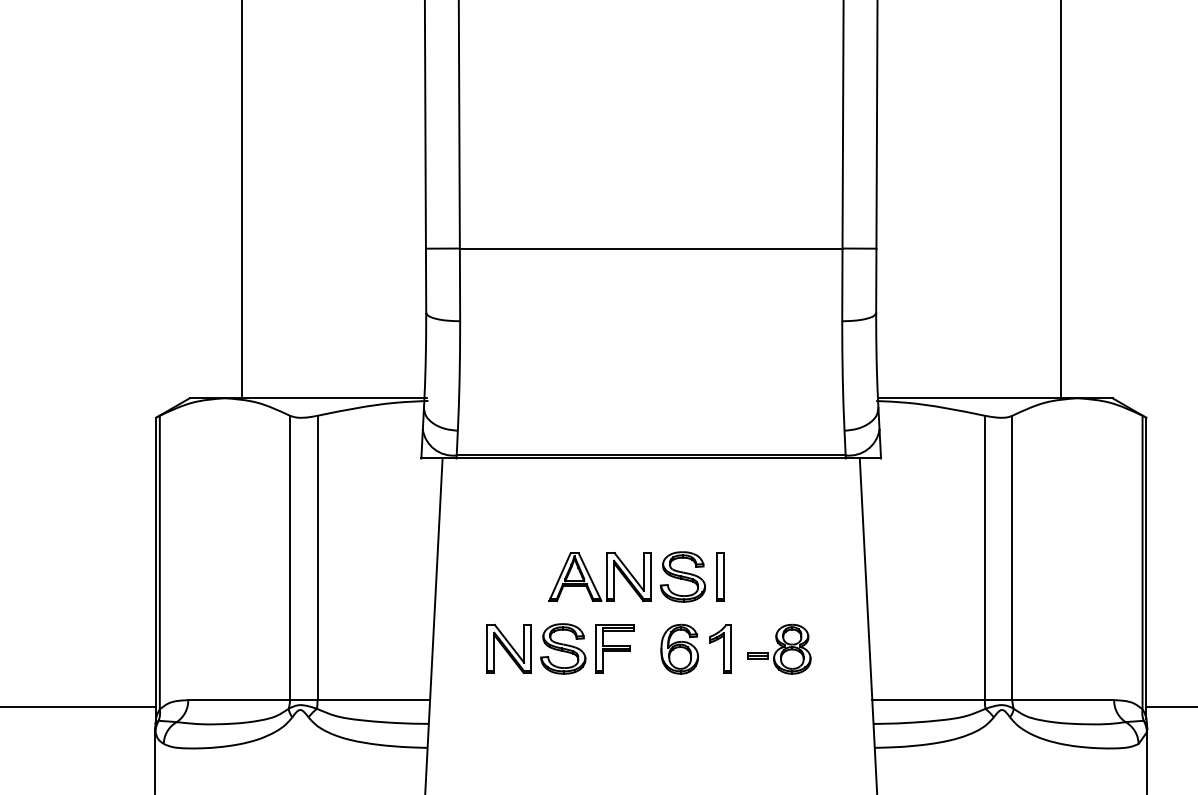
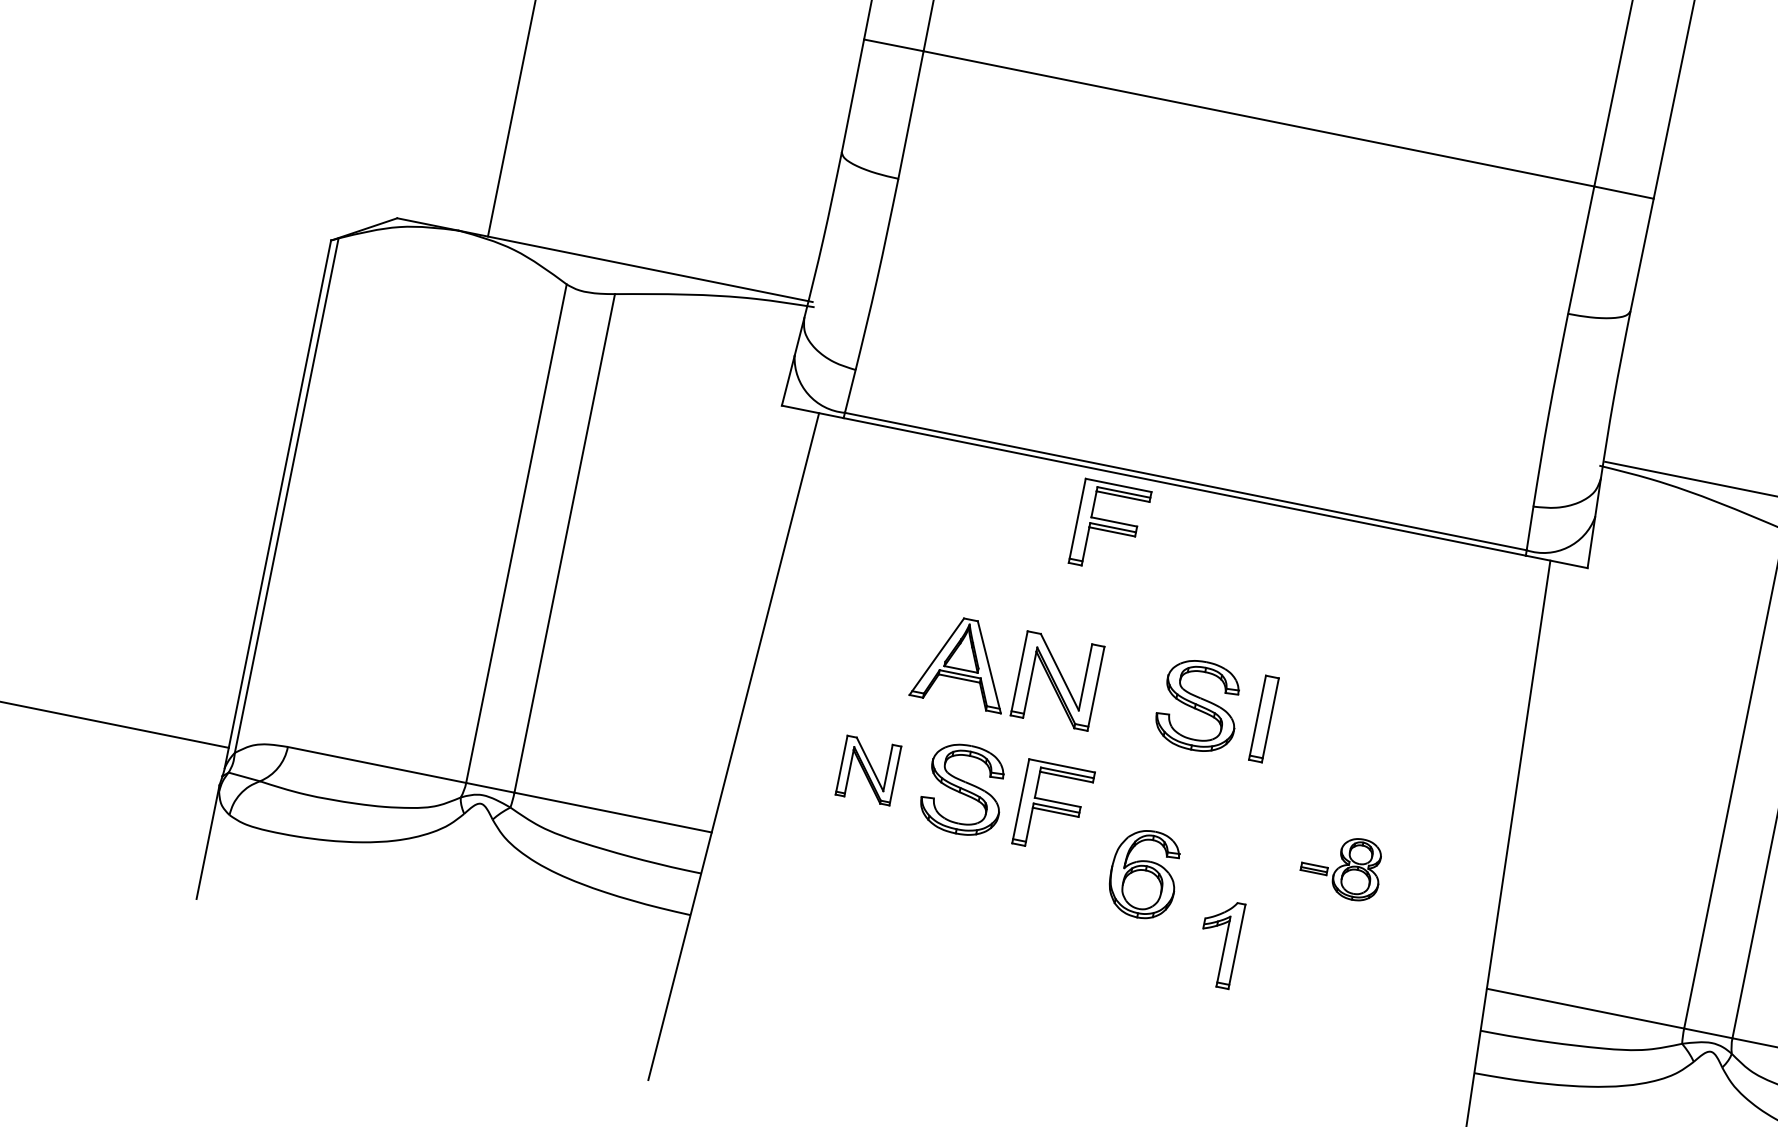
part: (614, 488) -> (1109, 526), added
part: (606, 576) -> (1018, 672), moved
part: (508, 648) -> (867, 769), size x0.7
part: (679, 648) -> (1143, 872), moved
part: (720, 648) -> (1219, 942), moved
part: (779, 648) -> (1342, 865), size x0.7

